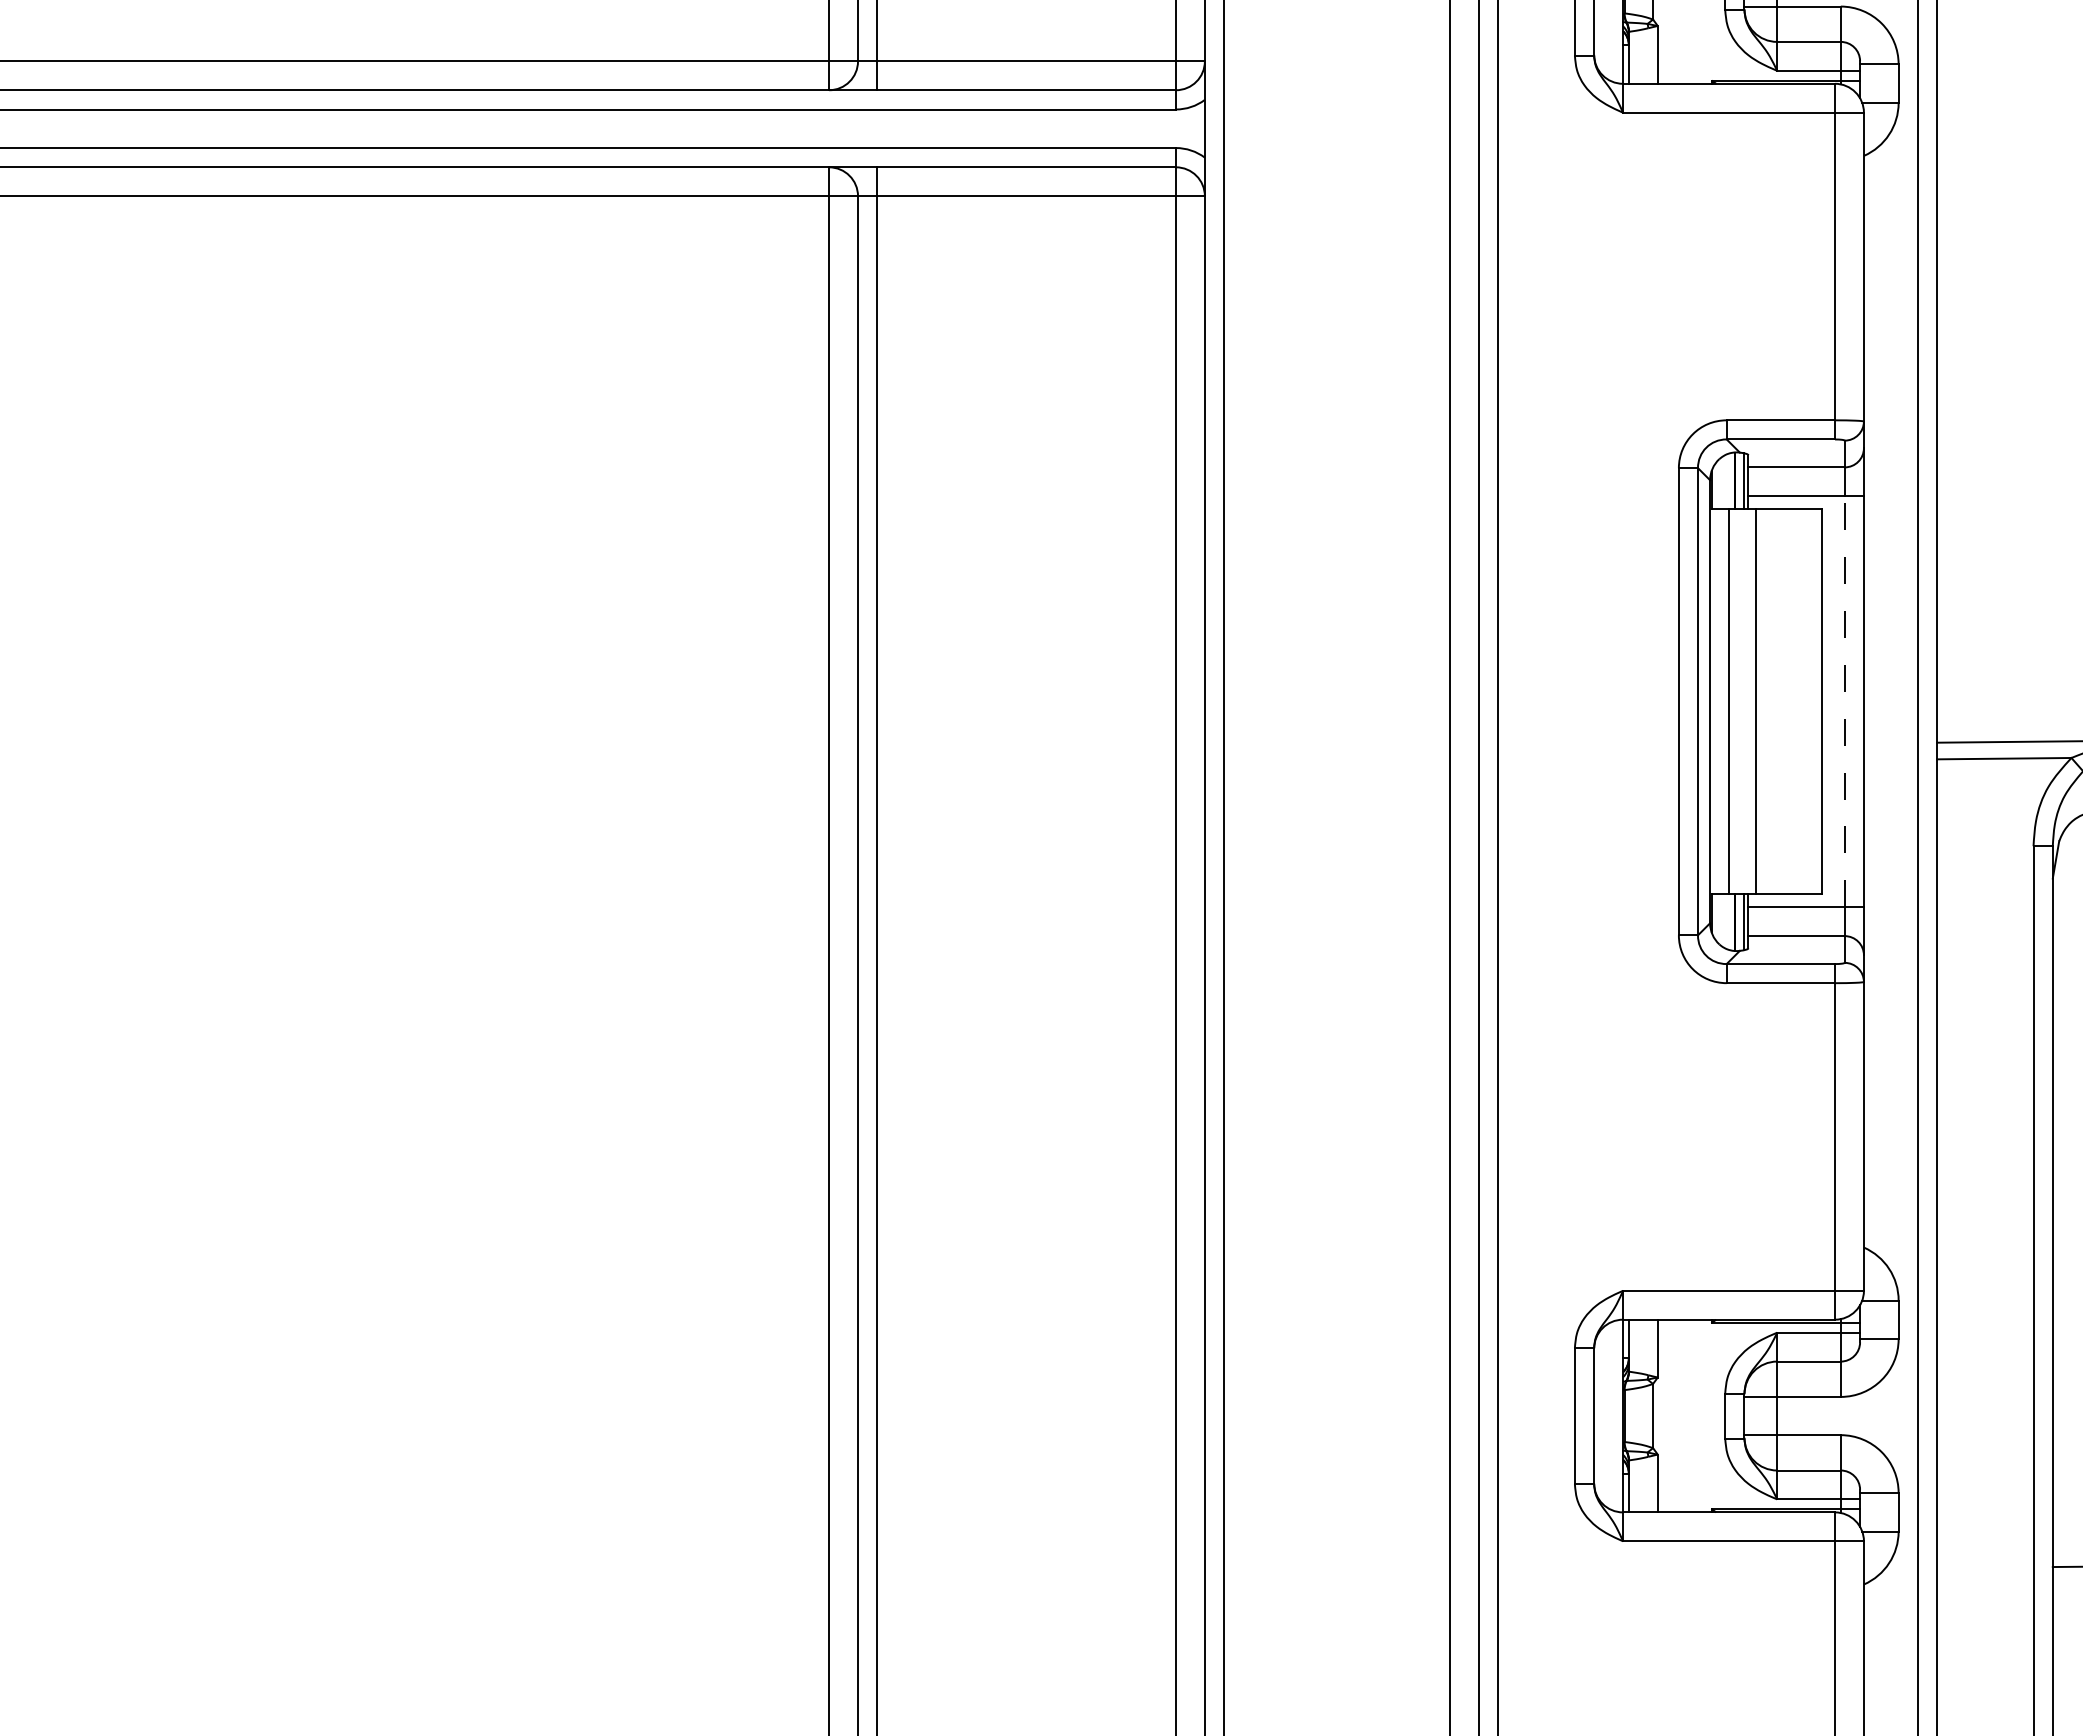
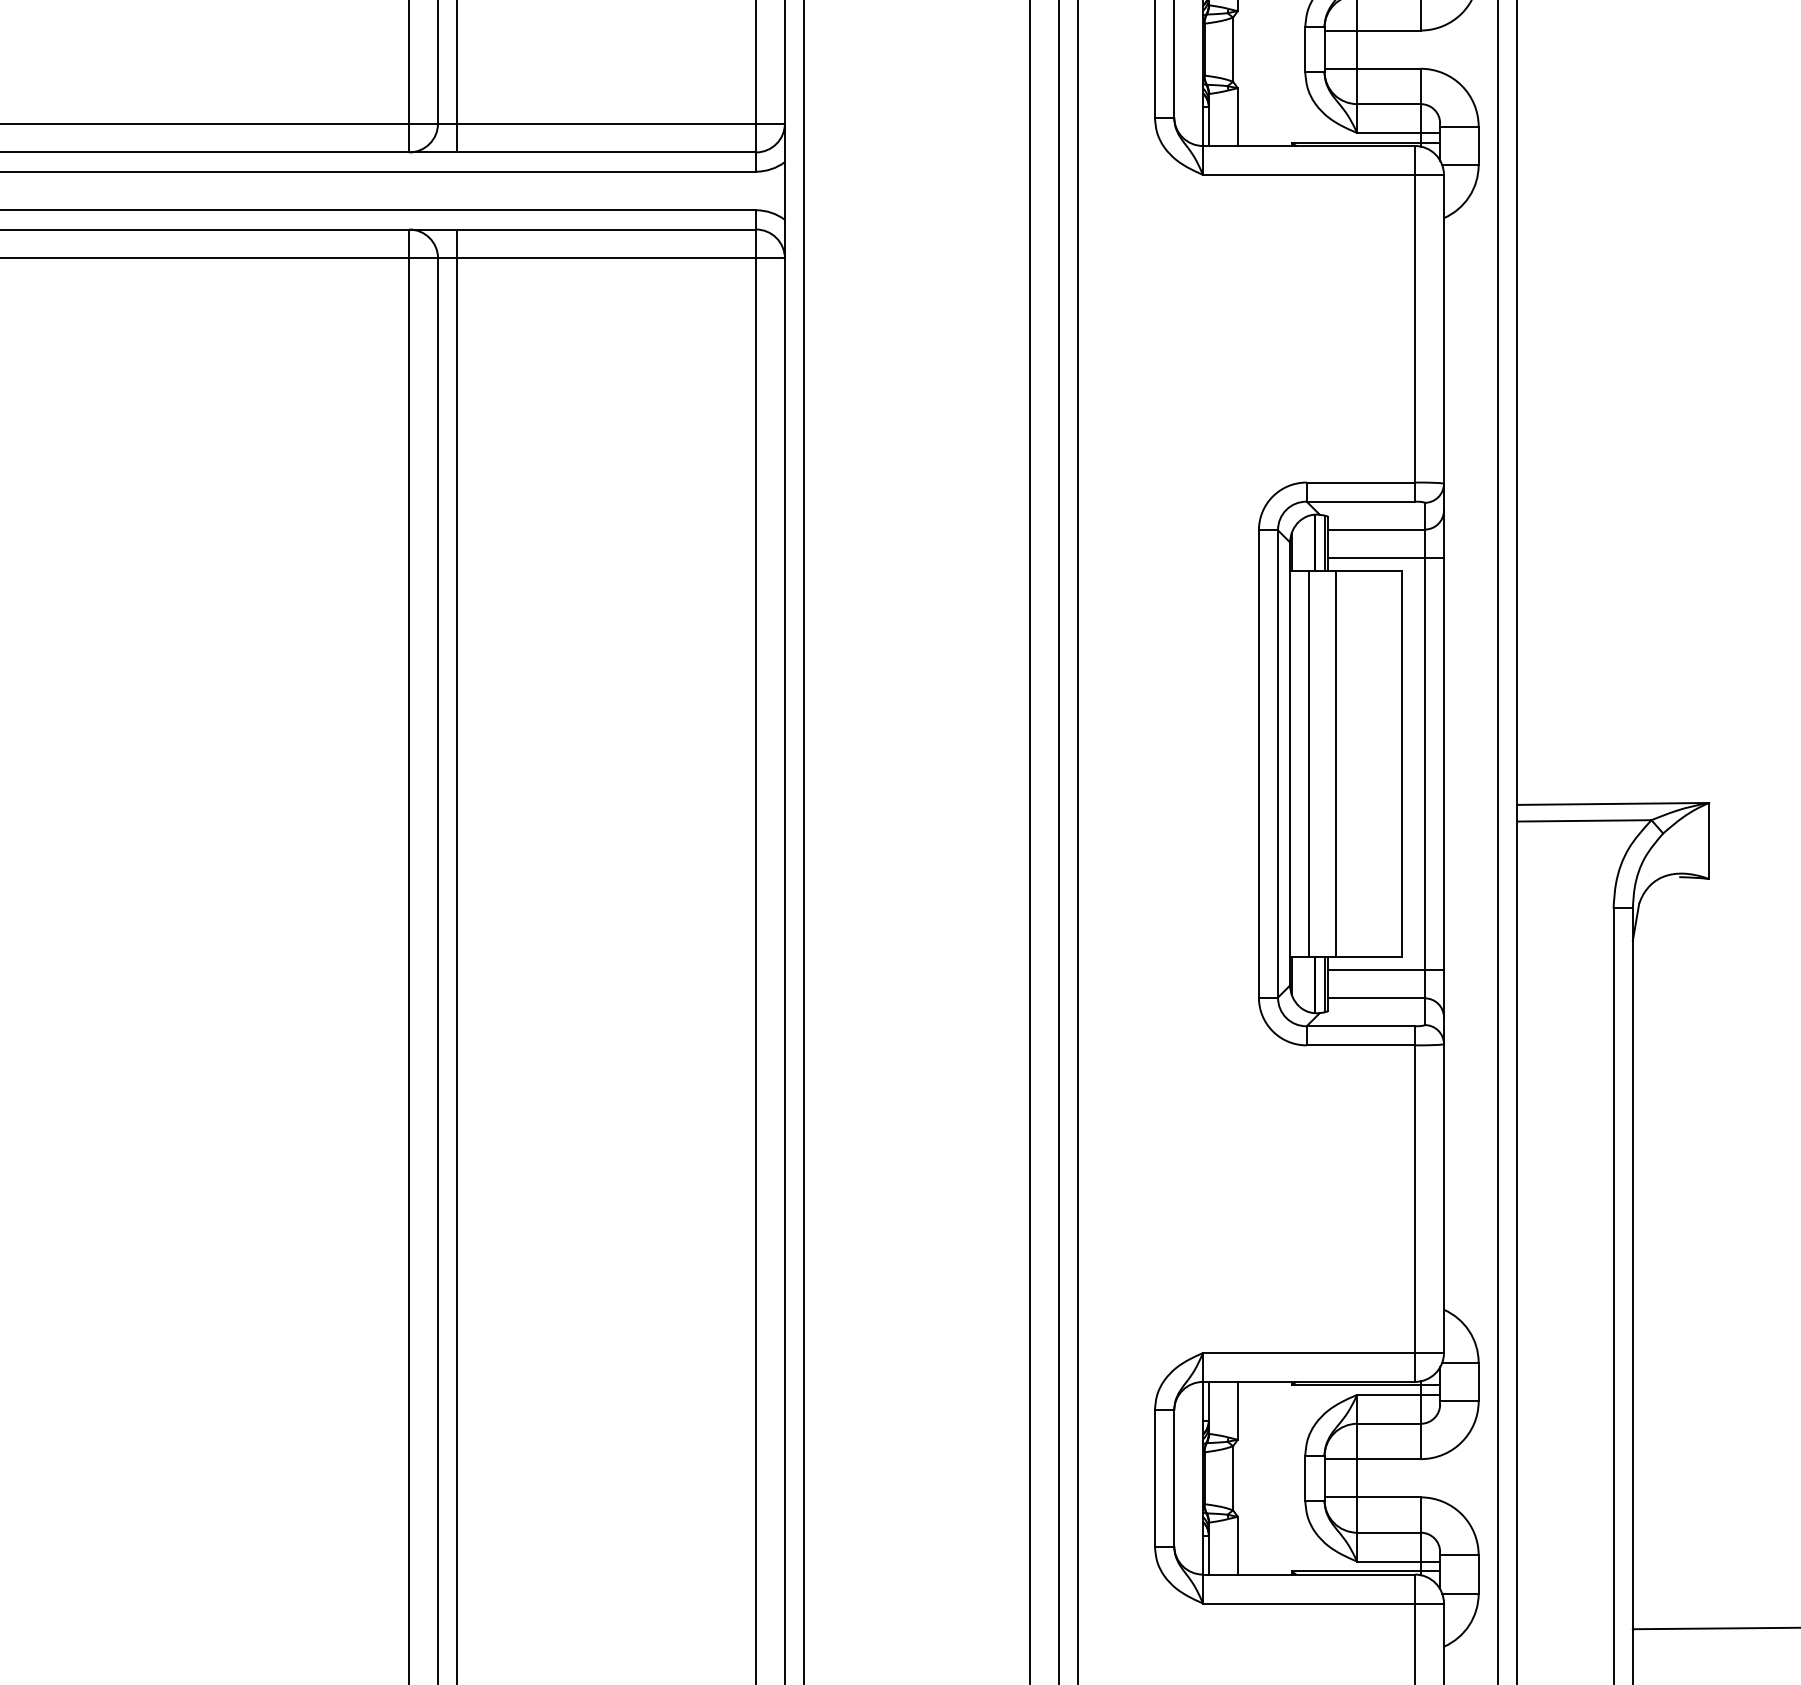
line: (1844, 701) -> (1424, 763), dashed -> solid

